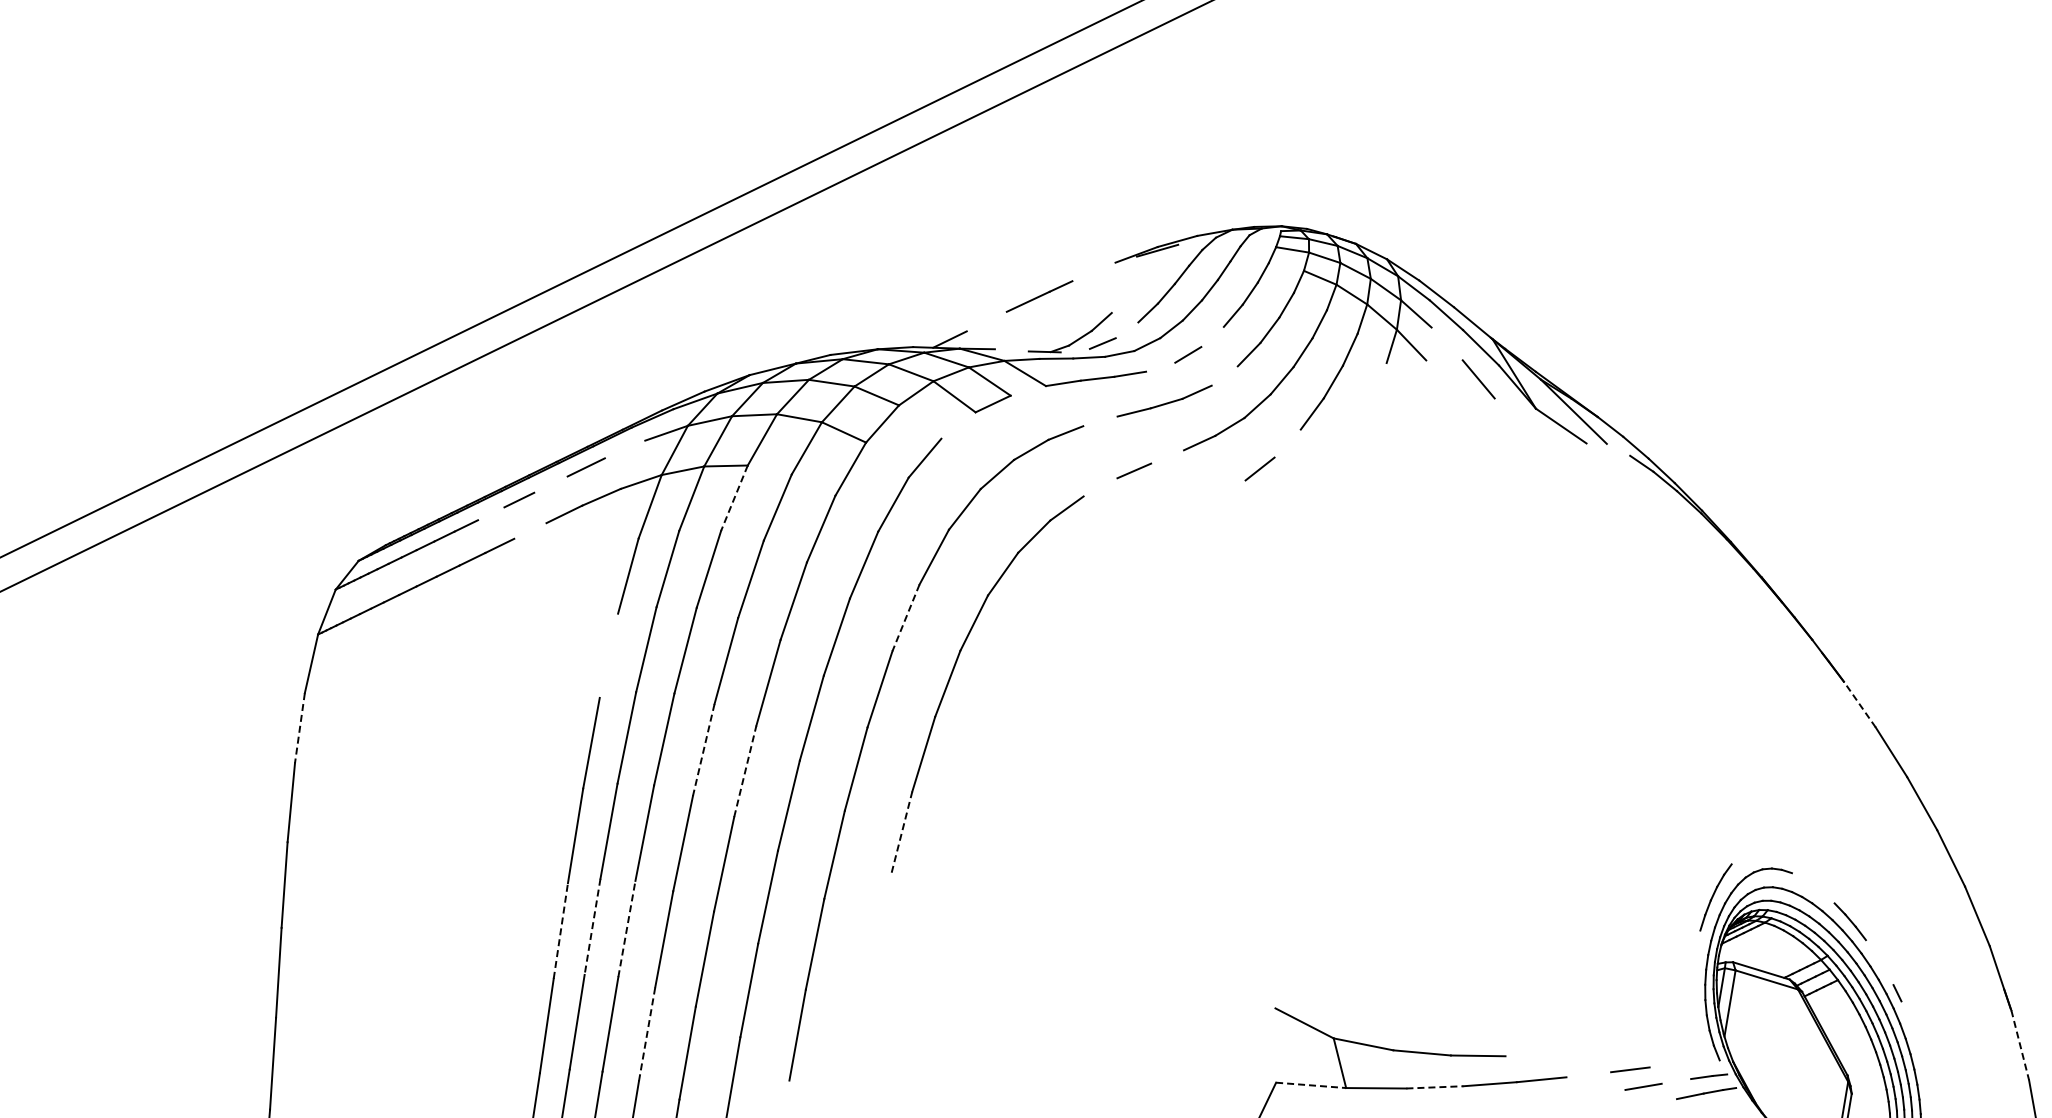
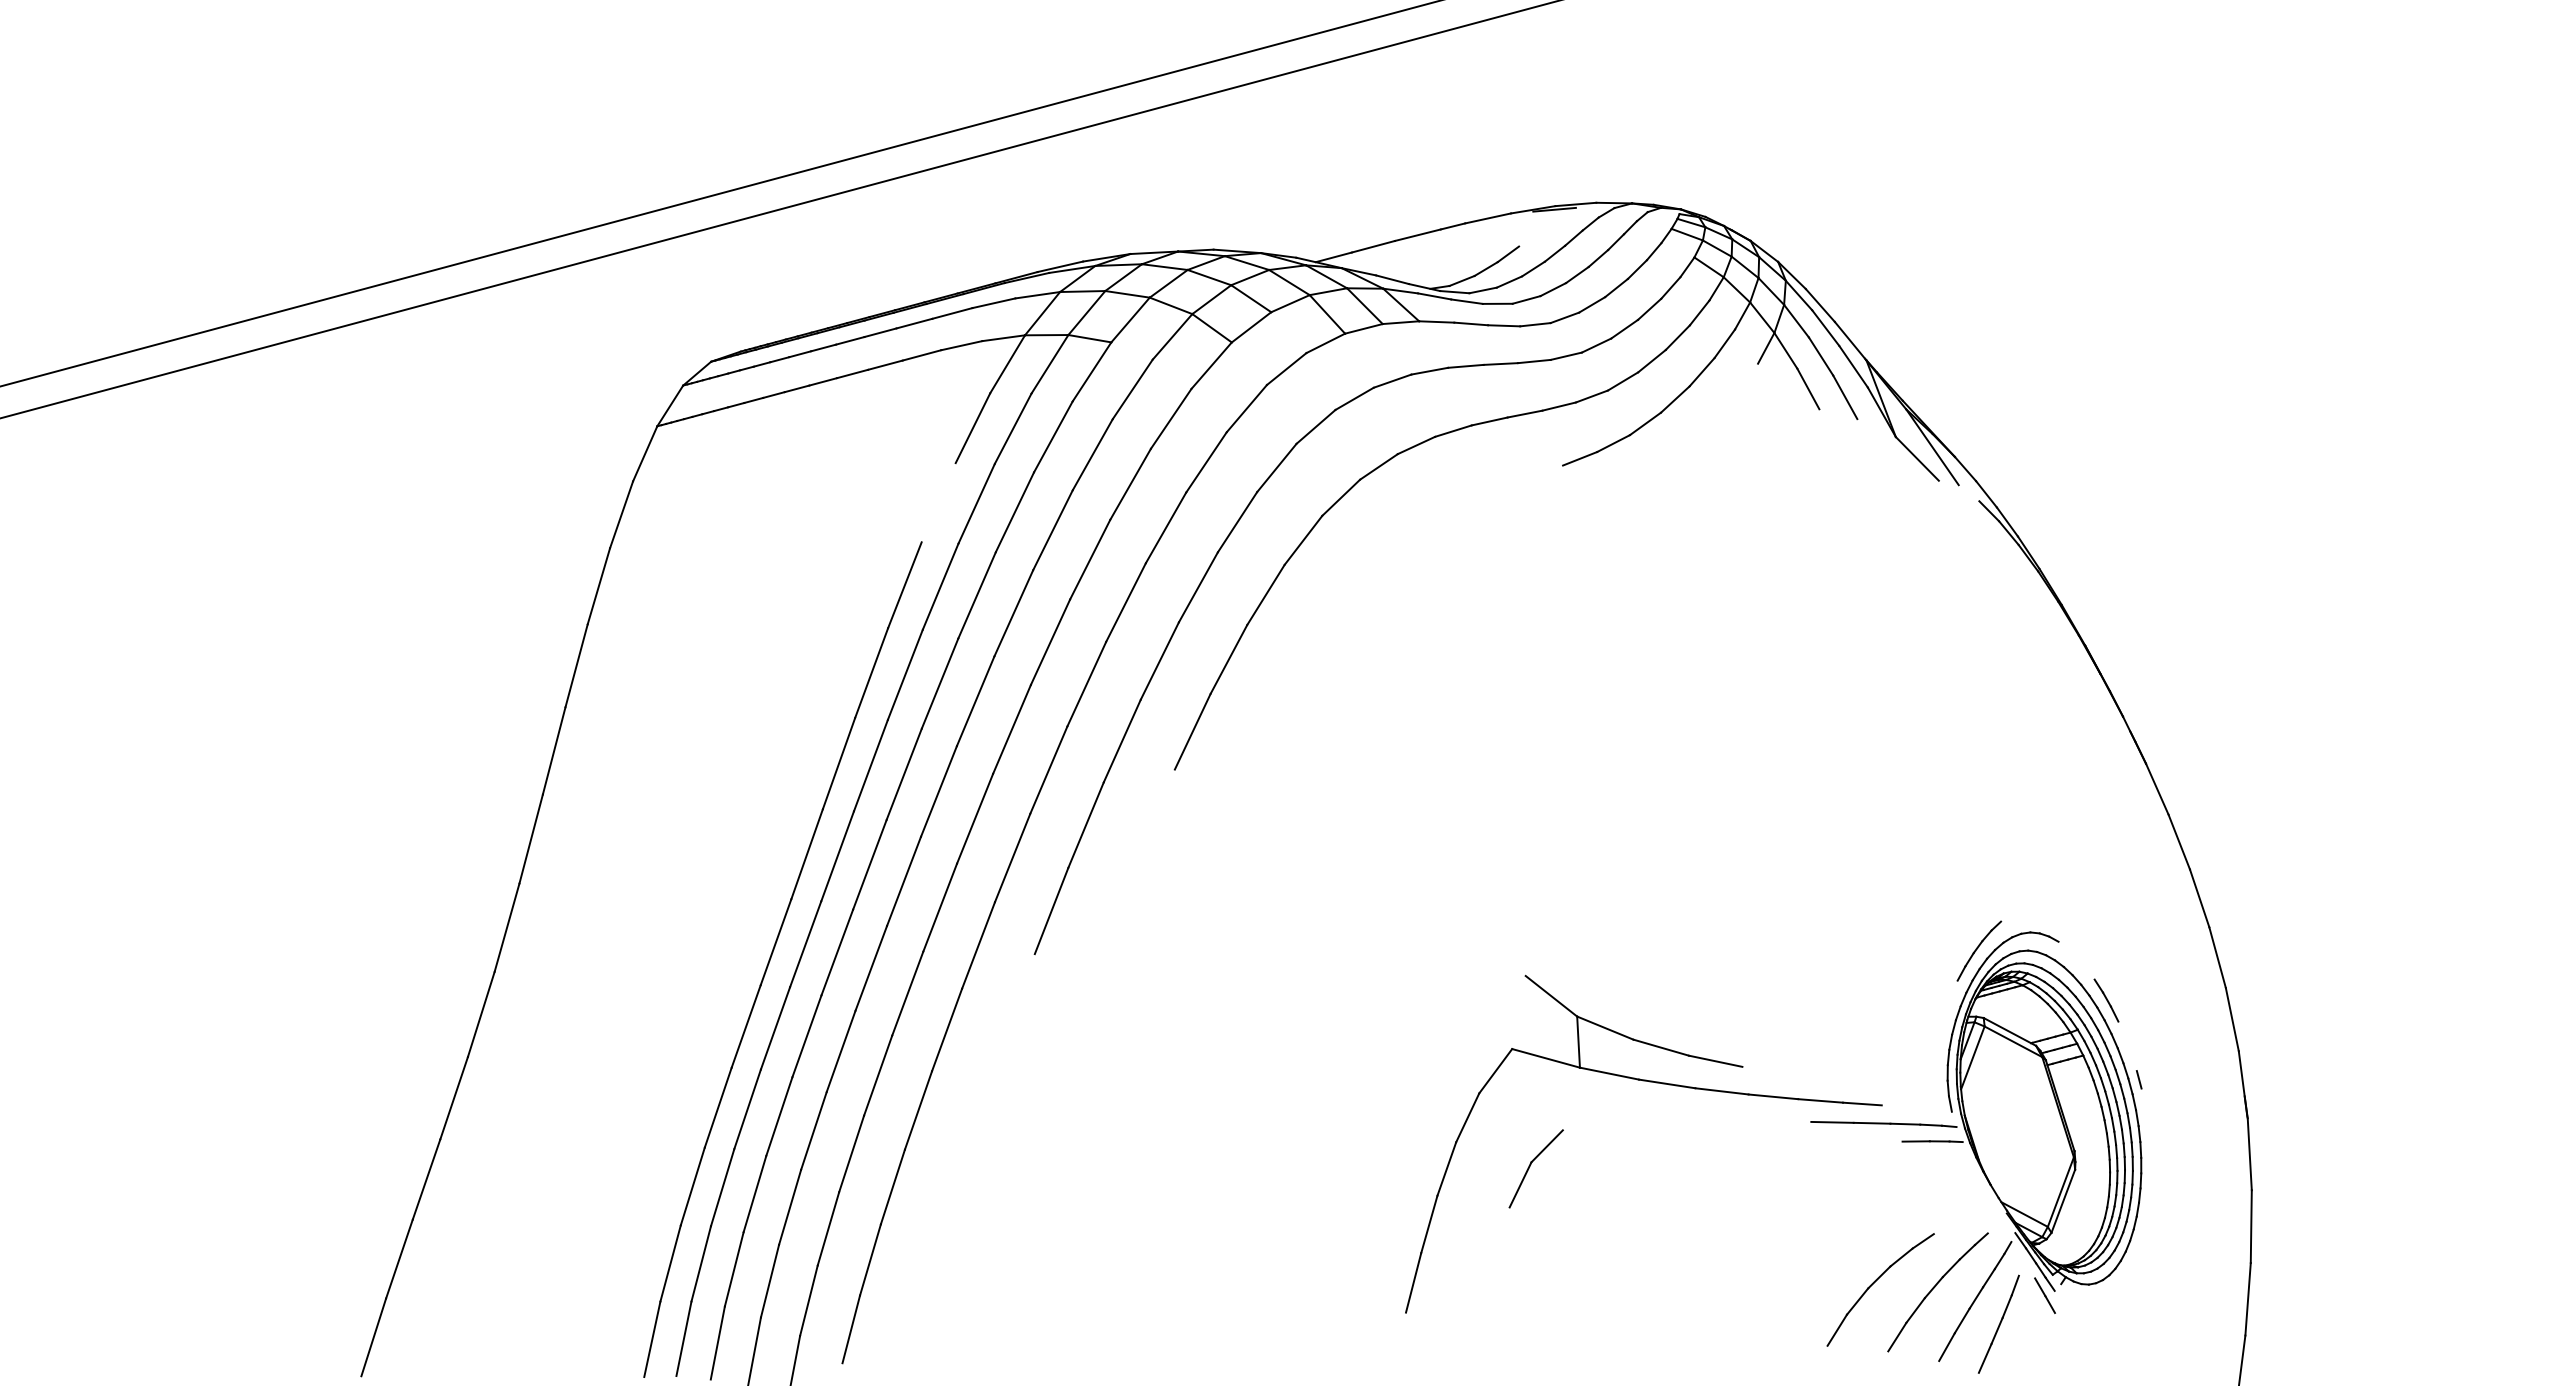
line: (1094, 271) -> (1488, 218), added
line: (1120, 303) -> (1508, 254), added
line: (985, 321) -> (1372, 246), added
line: (1127, 329) -> (1509, 281), added
line: (1212, 336) -> (1592, 304), added
line: (1446, 344) -> (1820, 356), added
line: (1011, 350) -> (1392, 279), added
line: (1075, 351) -> (1454, 292), added
line: (1160, 367) -> (1535, 324), added
line: (1224, 375) -> (1596, 345), added
line: (1440, 377) -> (1808, 388), added
line: (1027, 390) -> (1400, 322), added
line: (1099, 420) -> (1465, 365), added
line: (958, 425) -> (1325, 343), added
line: (1287, 443) -> (1645, 423), added
line: (624, 449) -> (993, 303), added
line: (1166, 456) -> (1524, 413), added
line: (550, 484) -> (914, 323), added
line: (1100, 486) -> (1453, 430), added
line: (1230, 489) -> (1580, 458), added
line: (734, 498) -> (1091, 372), dashed -> solid
line: (491, 513) -> (850, 340), added
line: (530, 530) -> (885, 364), added
line: (906, 618) -> (1237, 522), dashed -> solid
line: (1860, 704) -> (2157, 789), dashed -> solid
line: (299, 728) -> (621, 515), dashed -> solid
line: (703, 750) -> (1013, 613), dashed -> solid
line: (745, 770) -> (1050, 641), dashed -> solid
line: (901, 831) -> (1192, 731), dashed -> solid
line: (592, 926) -> (870, 765), dashed -> solid
line: (627, 929) -> (904, 774), dashed -> solid
line: (561, 930) -> (839, 763), dashed -> solid
line: (647, 1034) -> (904, 881), dashed -> solid
line: (2020, 1045) -> (2249, 1154), dashed -> solid
line: (1588, 1074) -> (1820, 1100), added
line: (1676, 1080) -> (1905, 1123), added
line: (1311, 1085) -> (1546, 1058), dashed -> solid
line: (1435, 1086) -> (1667, 1083), dashed -> solid
line: (1604, 1092) -> (1832, 1121), added

